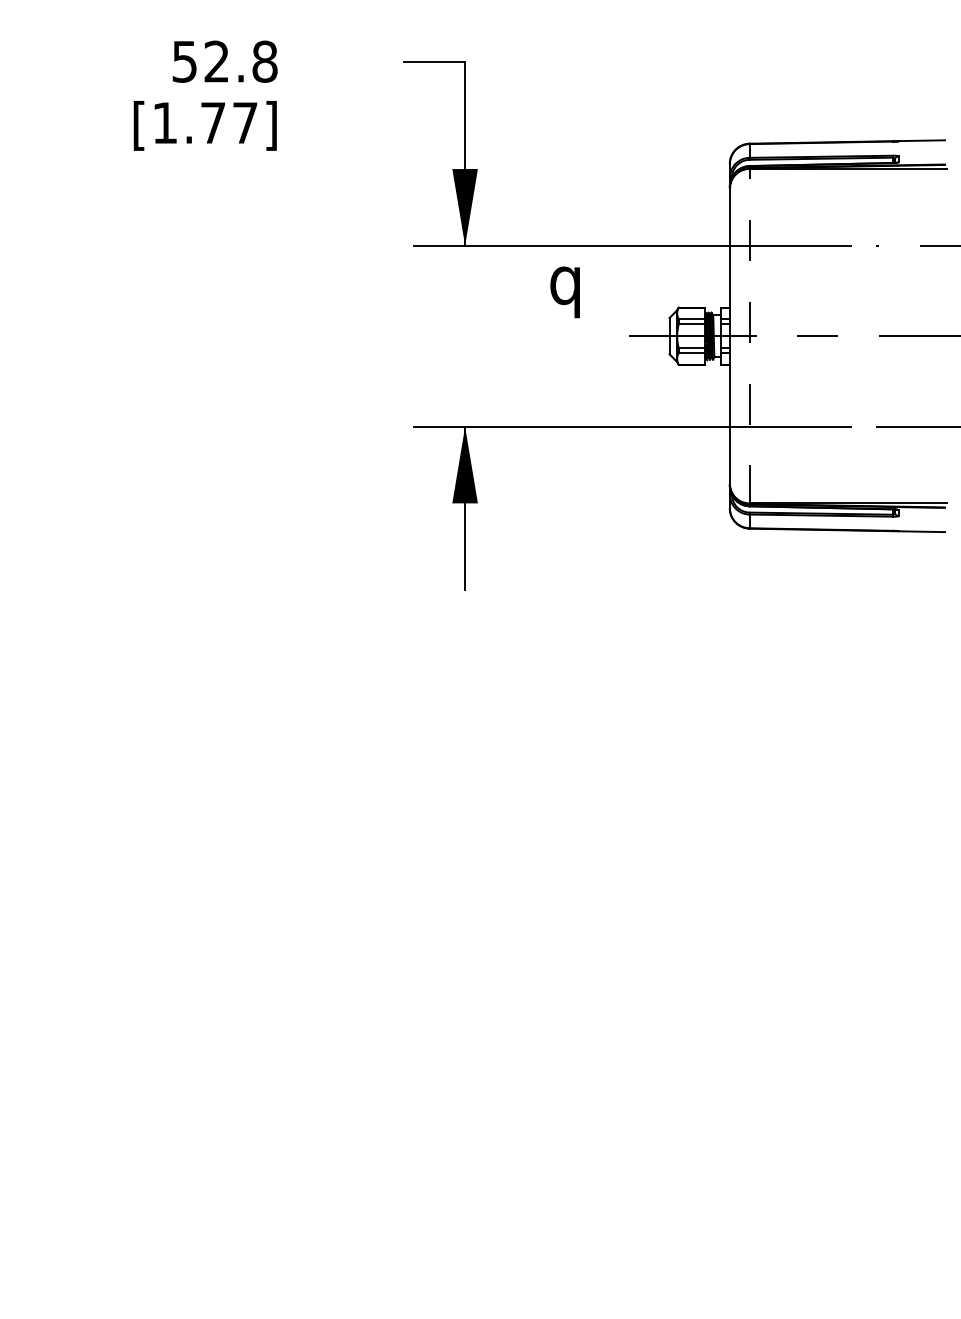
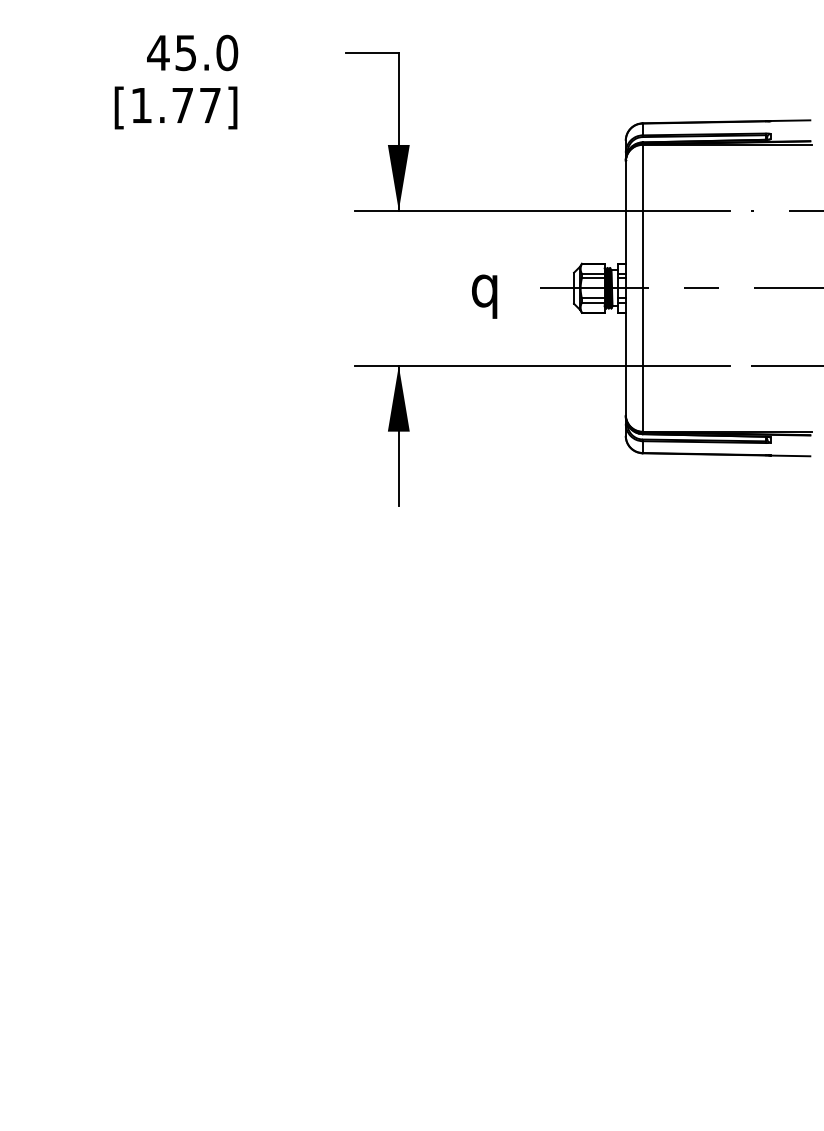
text: (224, 61) -> (192, 52), 52.8 -> 45.0
text: (565, 292) -> (484, 296), moved
line: (749, 336) -> (642, 288), dashed -> solid

